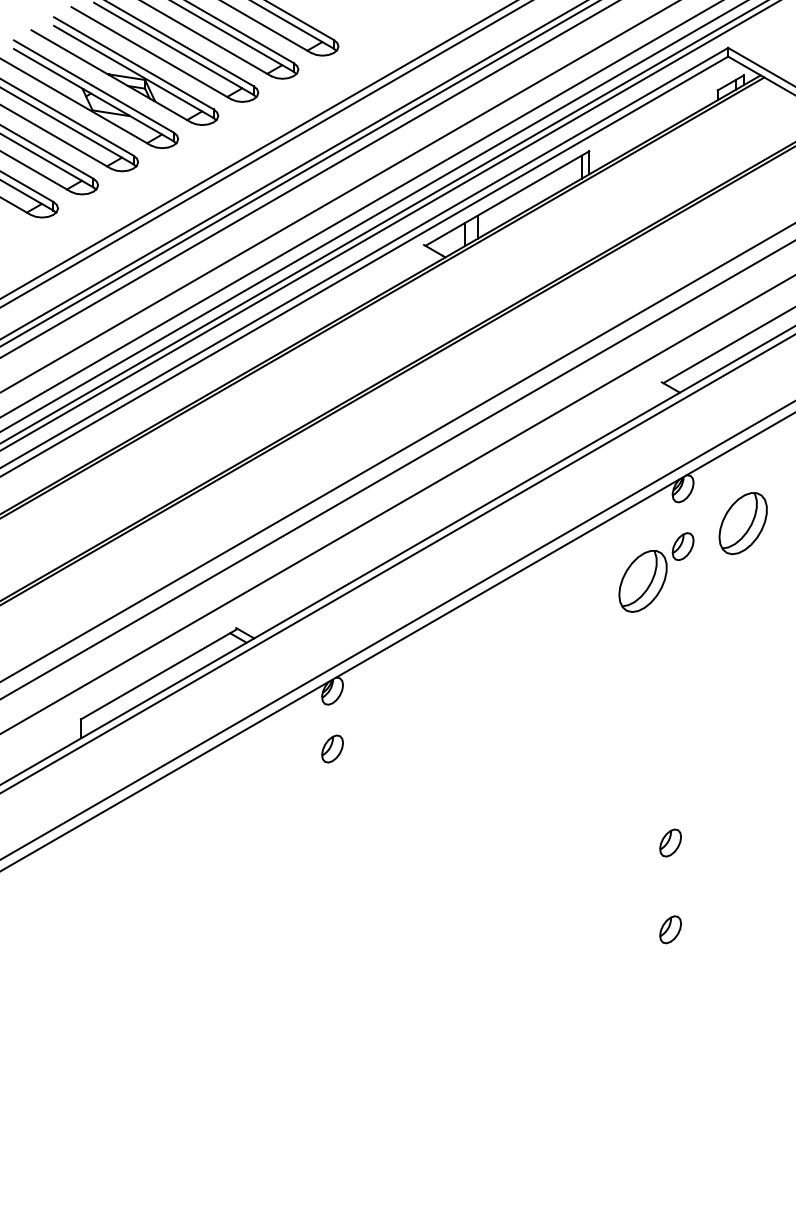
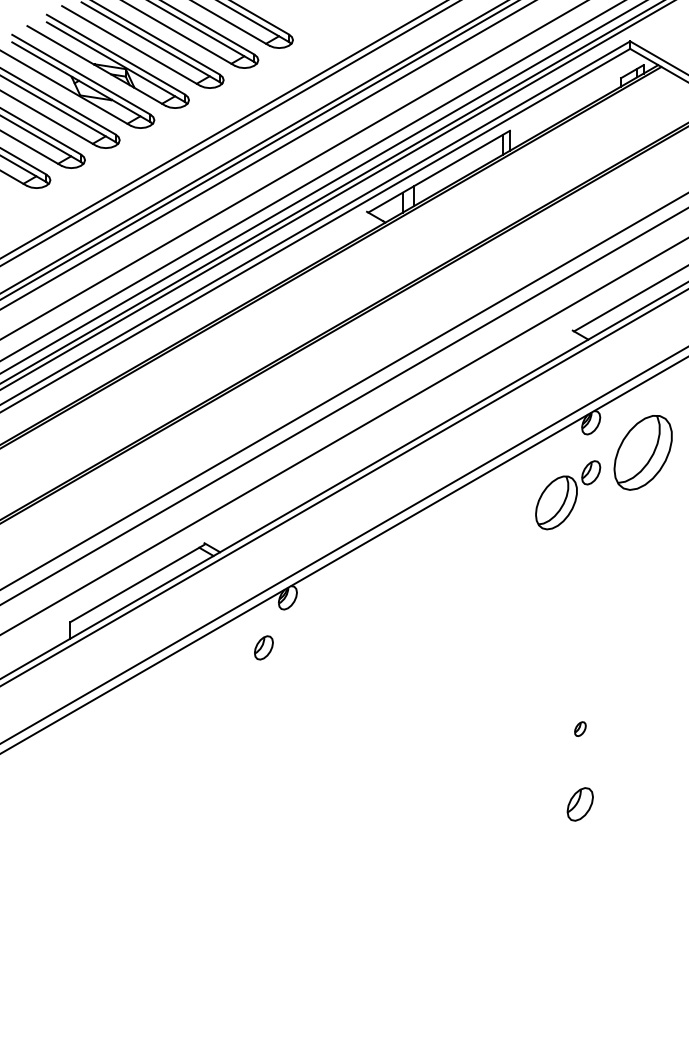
part: (742, 523) -> (642, 452), size x1.4
part: (332, 748) -> (263, 647), moved
part: (670, 842) -> (580, 728), size x0.6
part: (670, 928) -> (580, 803), size x1.4

